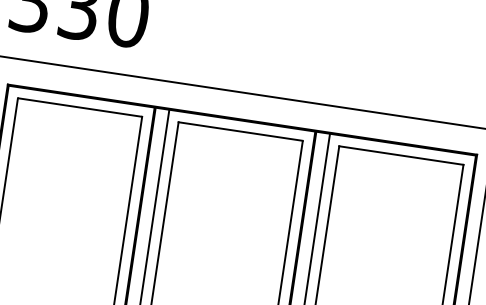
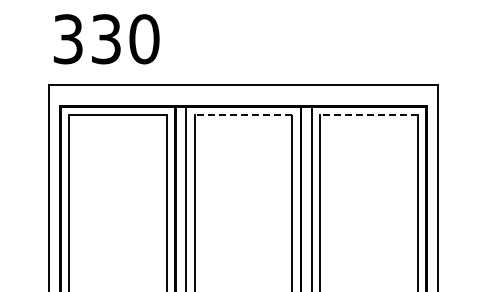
line: (240, 131) -> (243, 115), solid -> dashed
line: (401, 155) -> (369, 115), solid -> dashed

